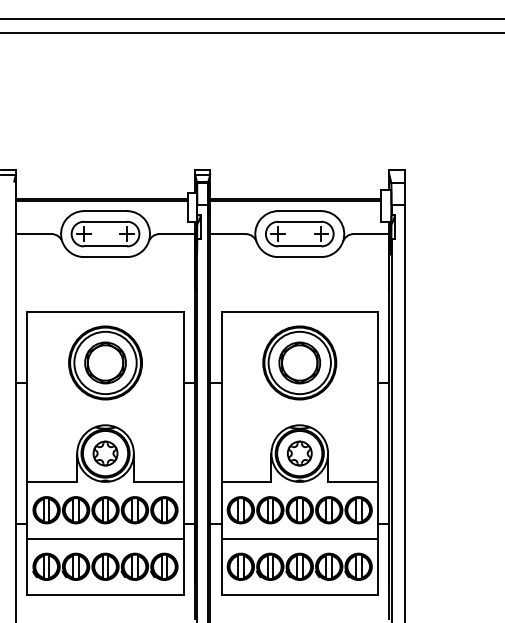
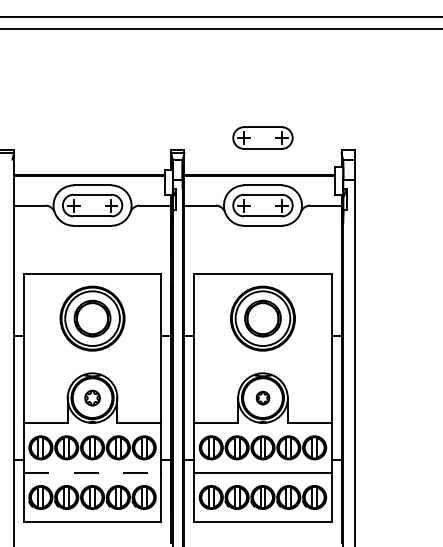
part: (299, 156) -> (262, 137), added
part: (105, 453) -> (92, 398), size x0.7
part: (299, 453) -> (262, 398), size x0.6
line: (106, 538) -> (93, 472), solid -> dashed

